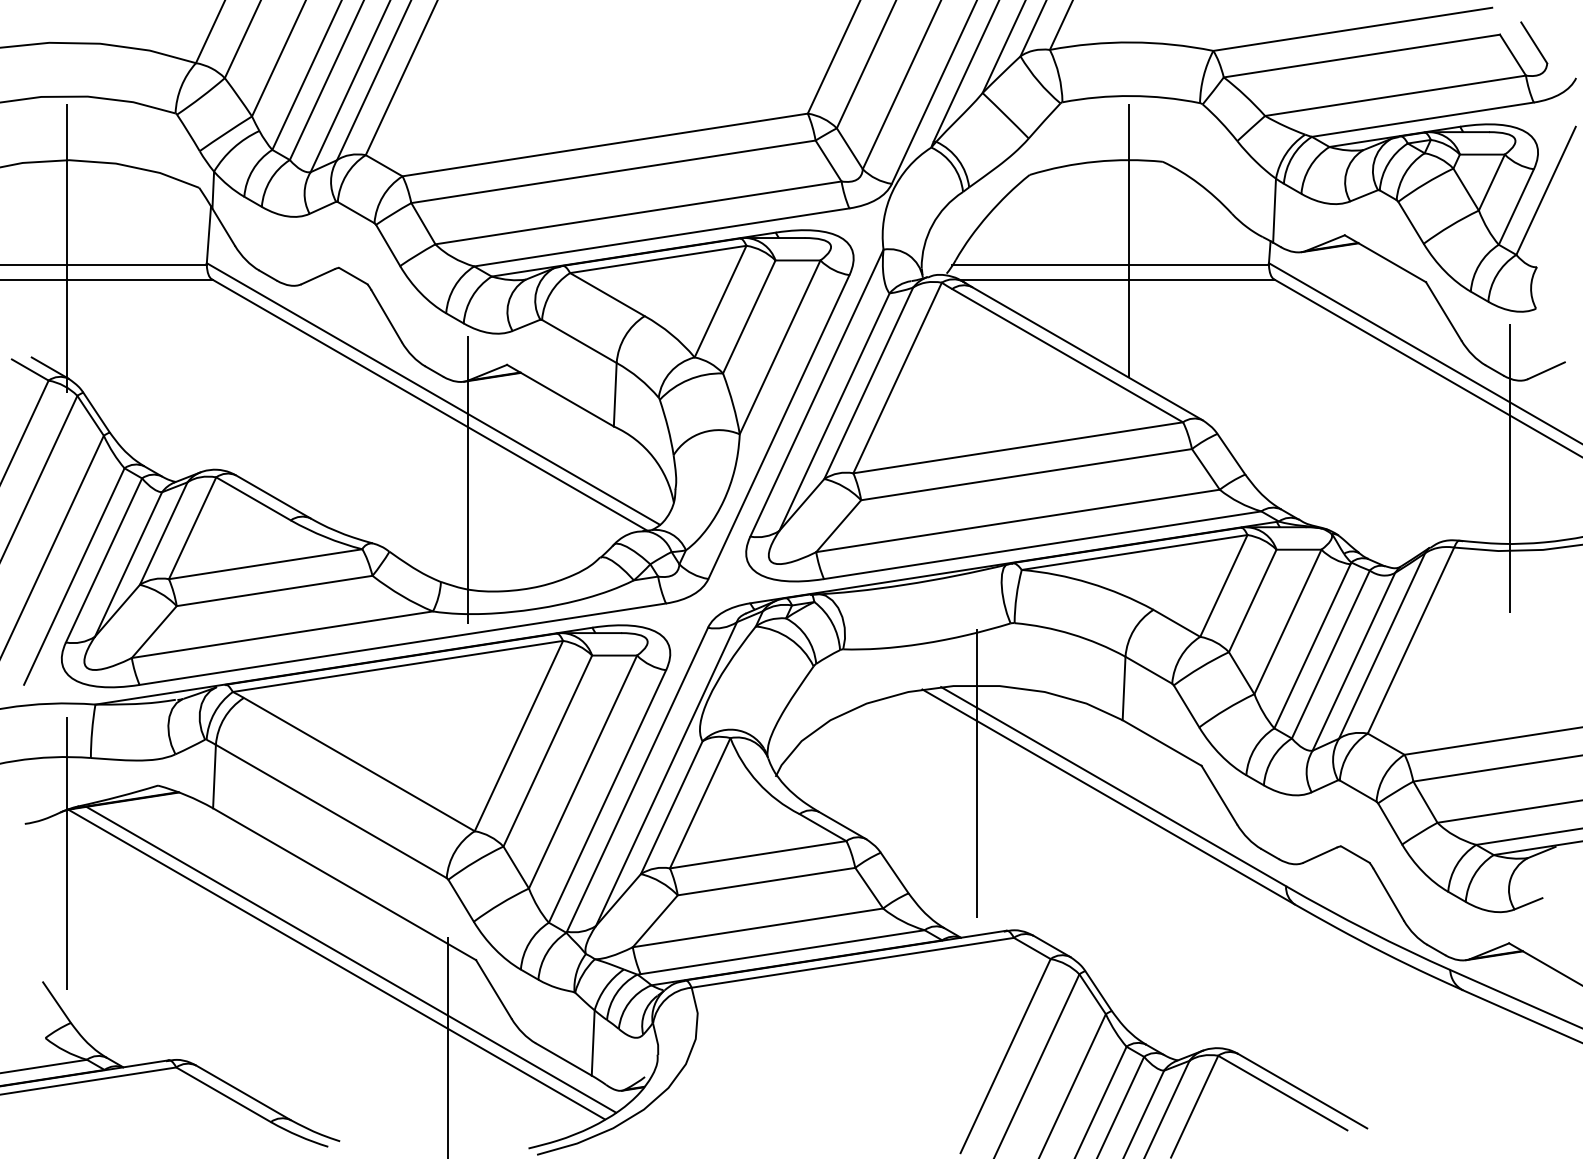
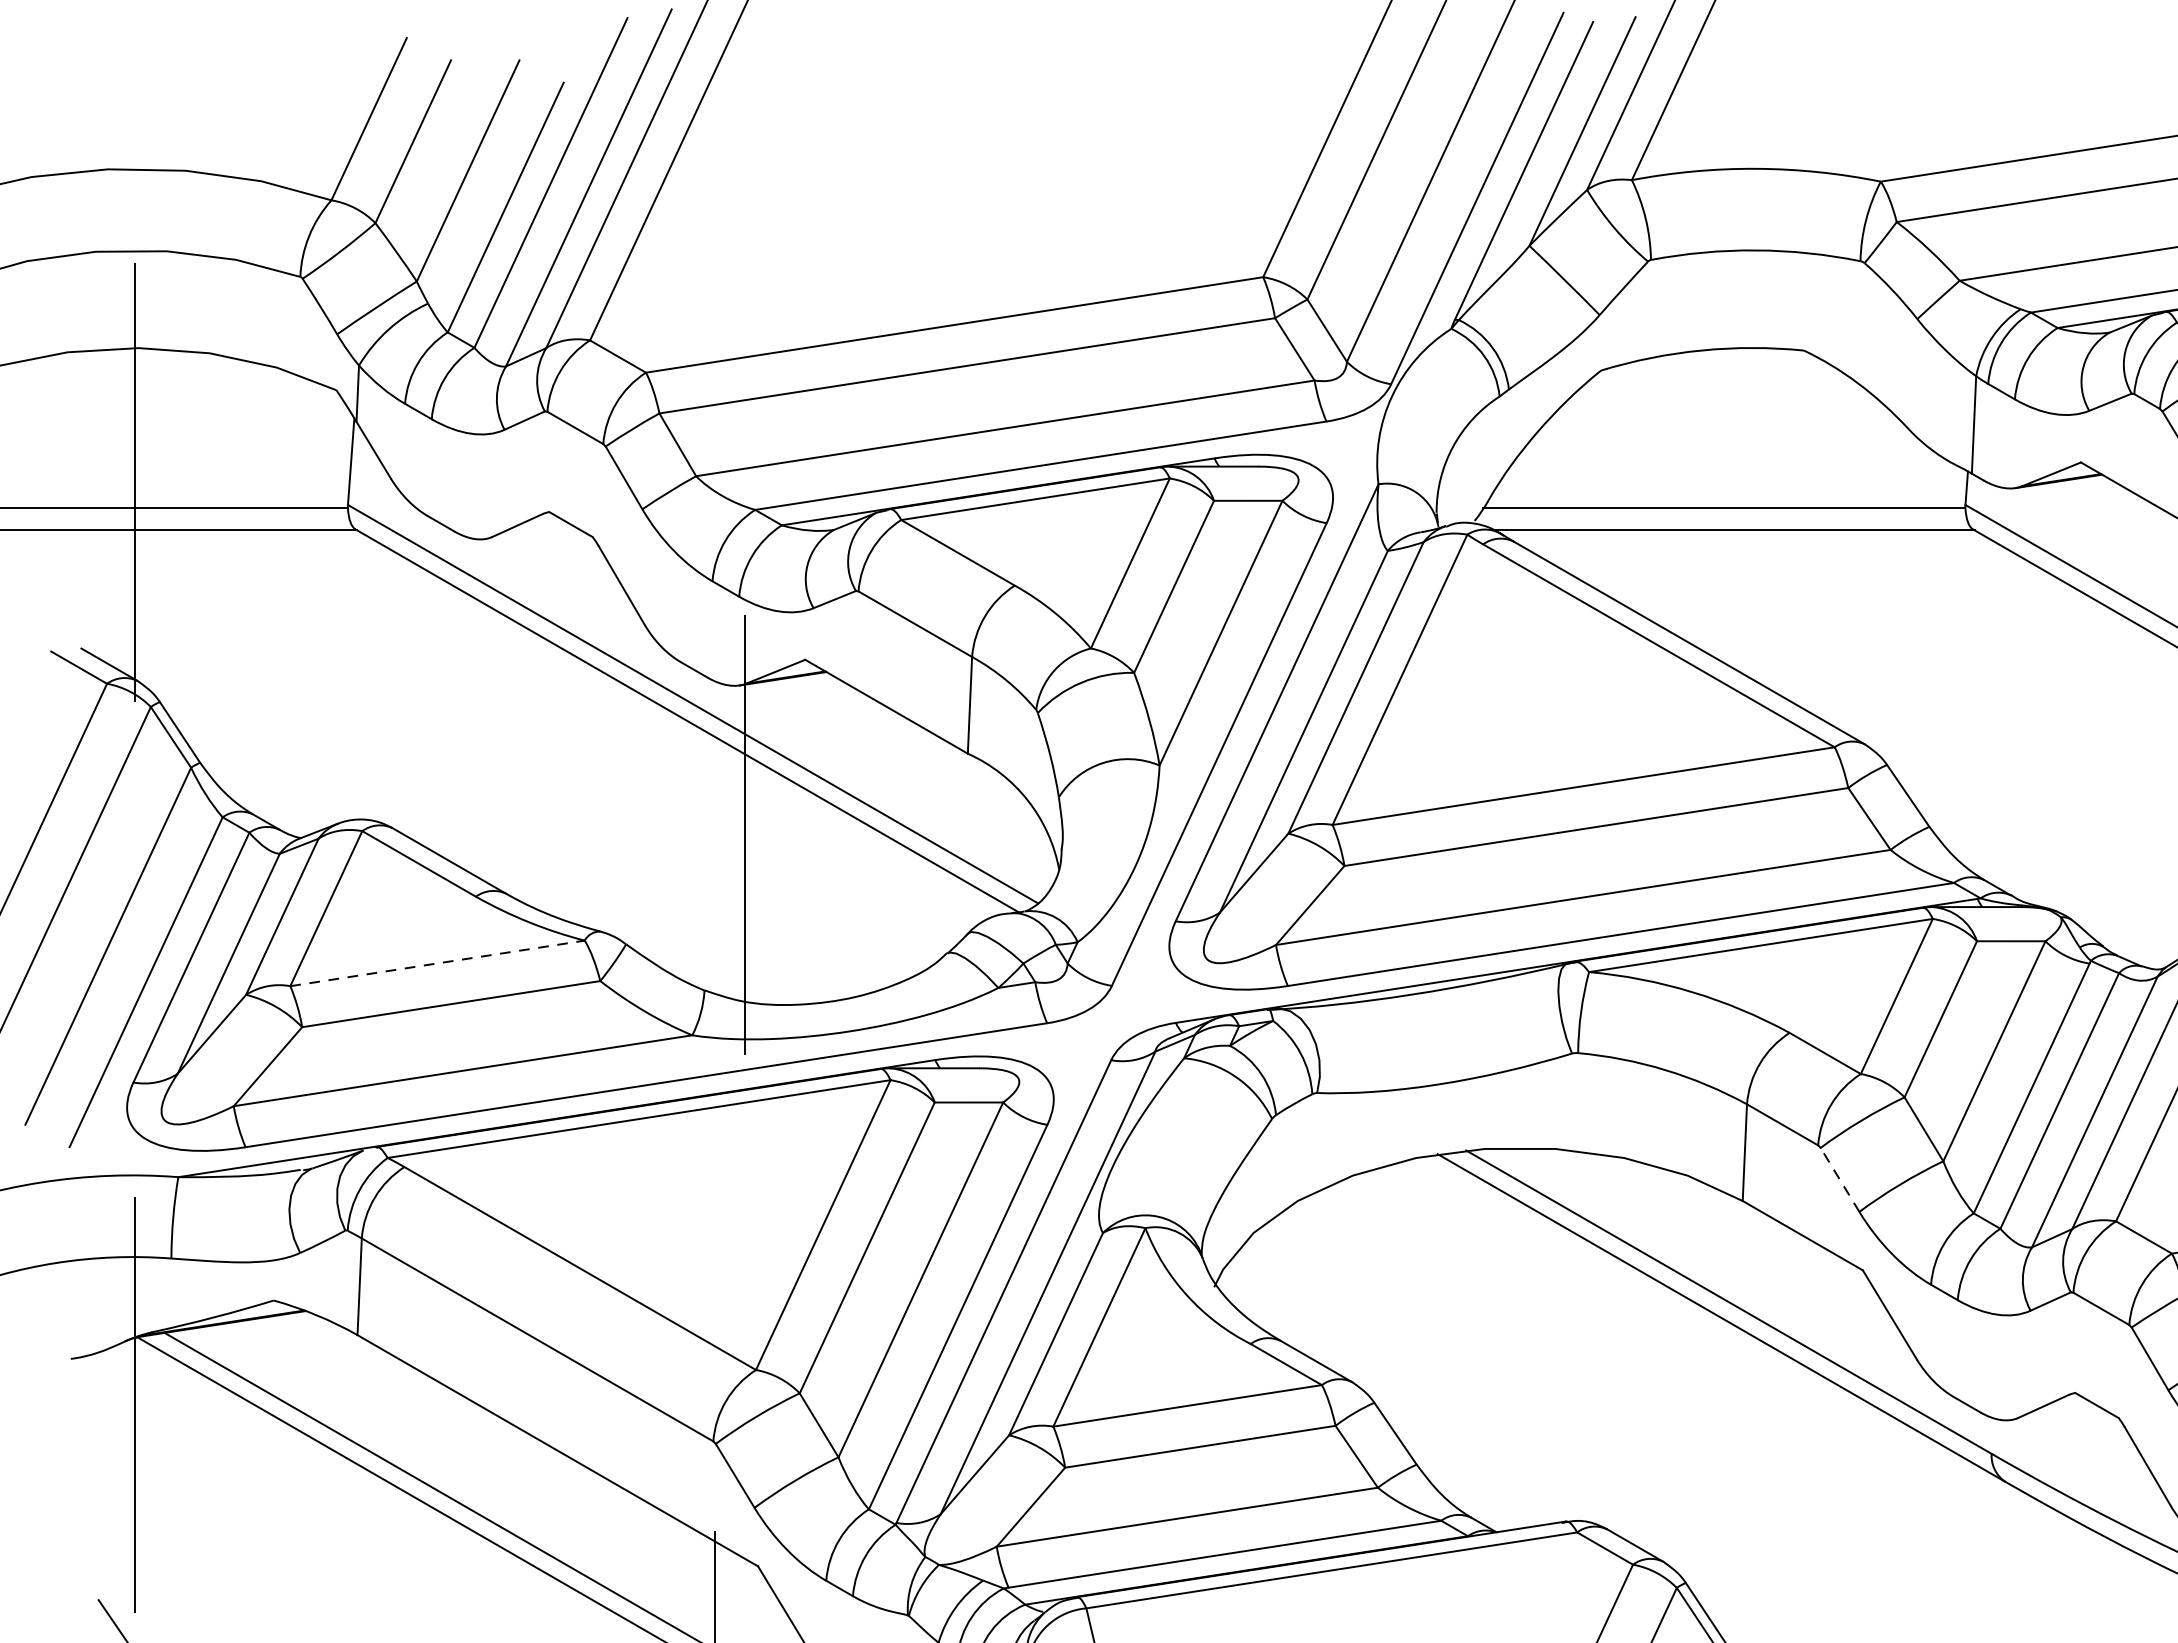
line: (1129, 240) -> (1753, 470), removed
line: (265, 564) -> (437, 963), solid -> dashed
line: (1186, 706) -> (1839, 1180), solid -> dashed
line: (976, 773) -> (1520, 1282), removed

